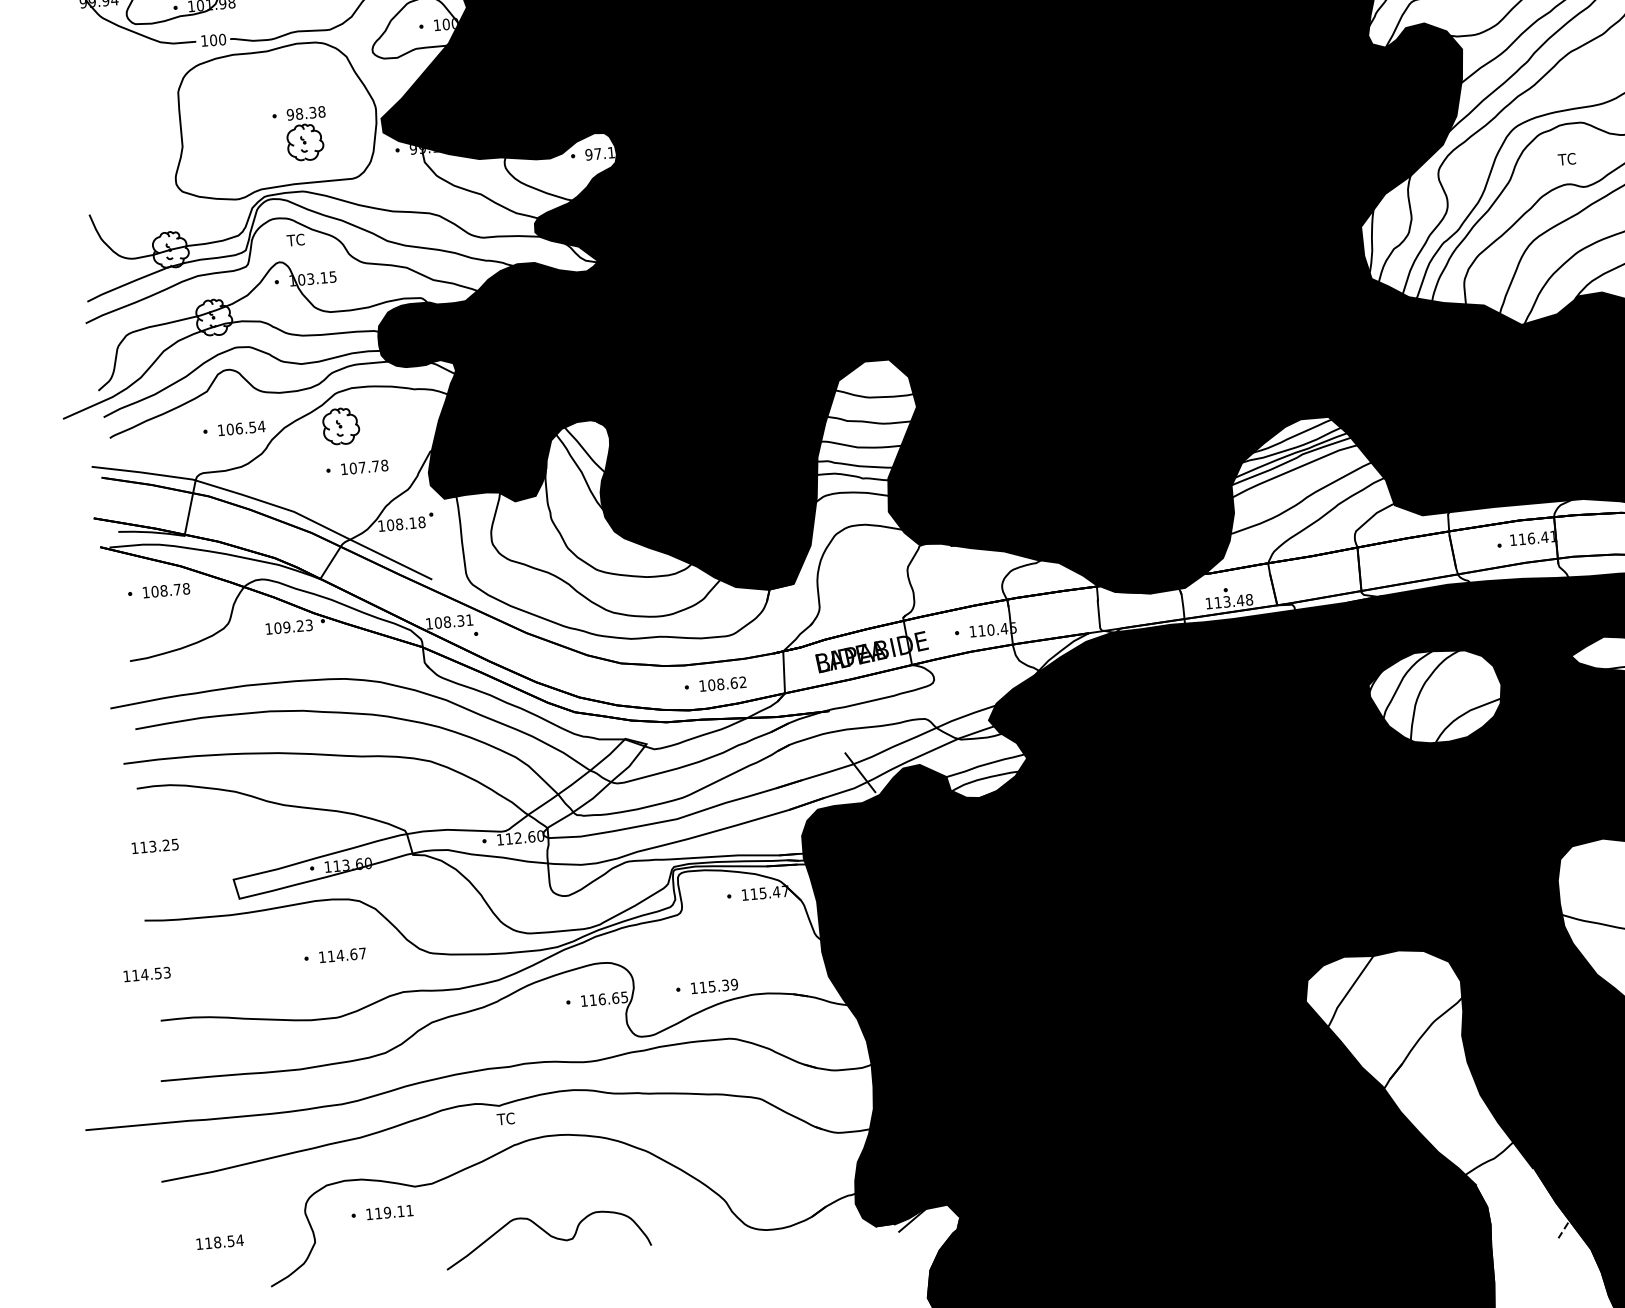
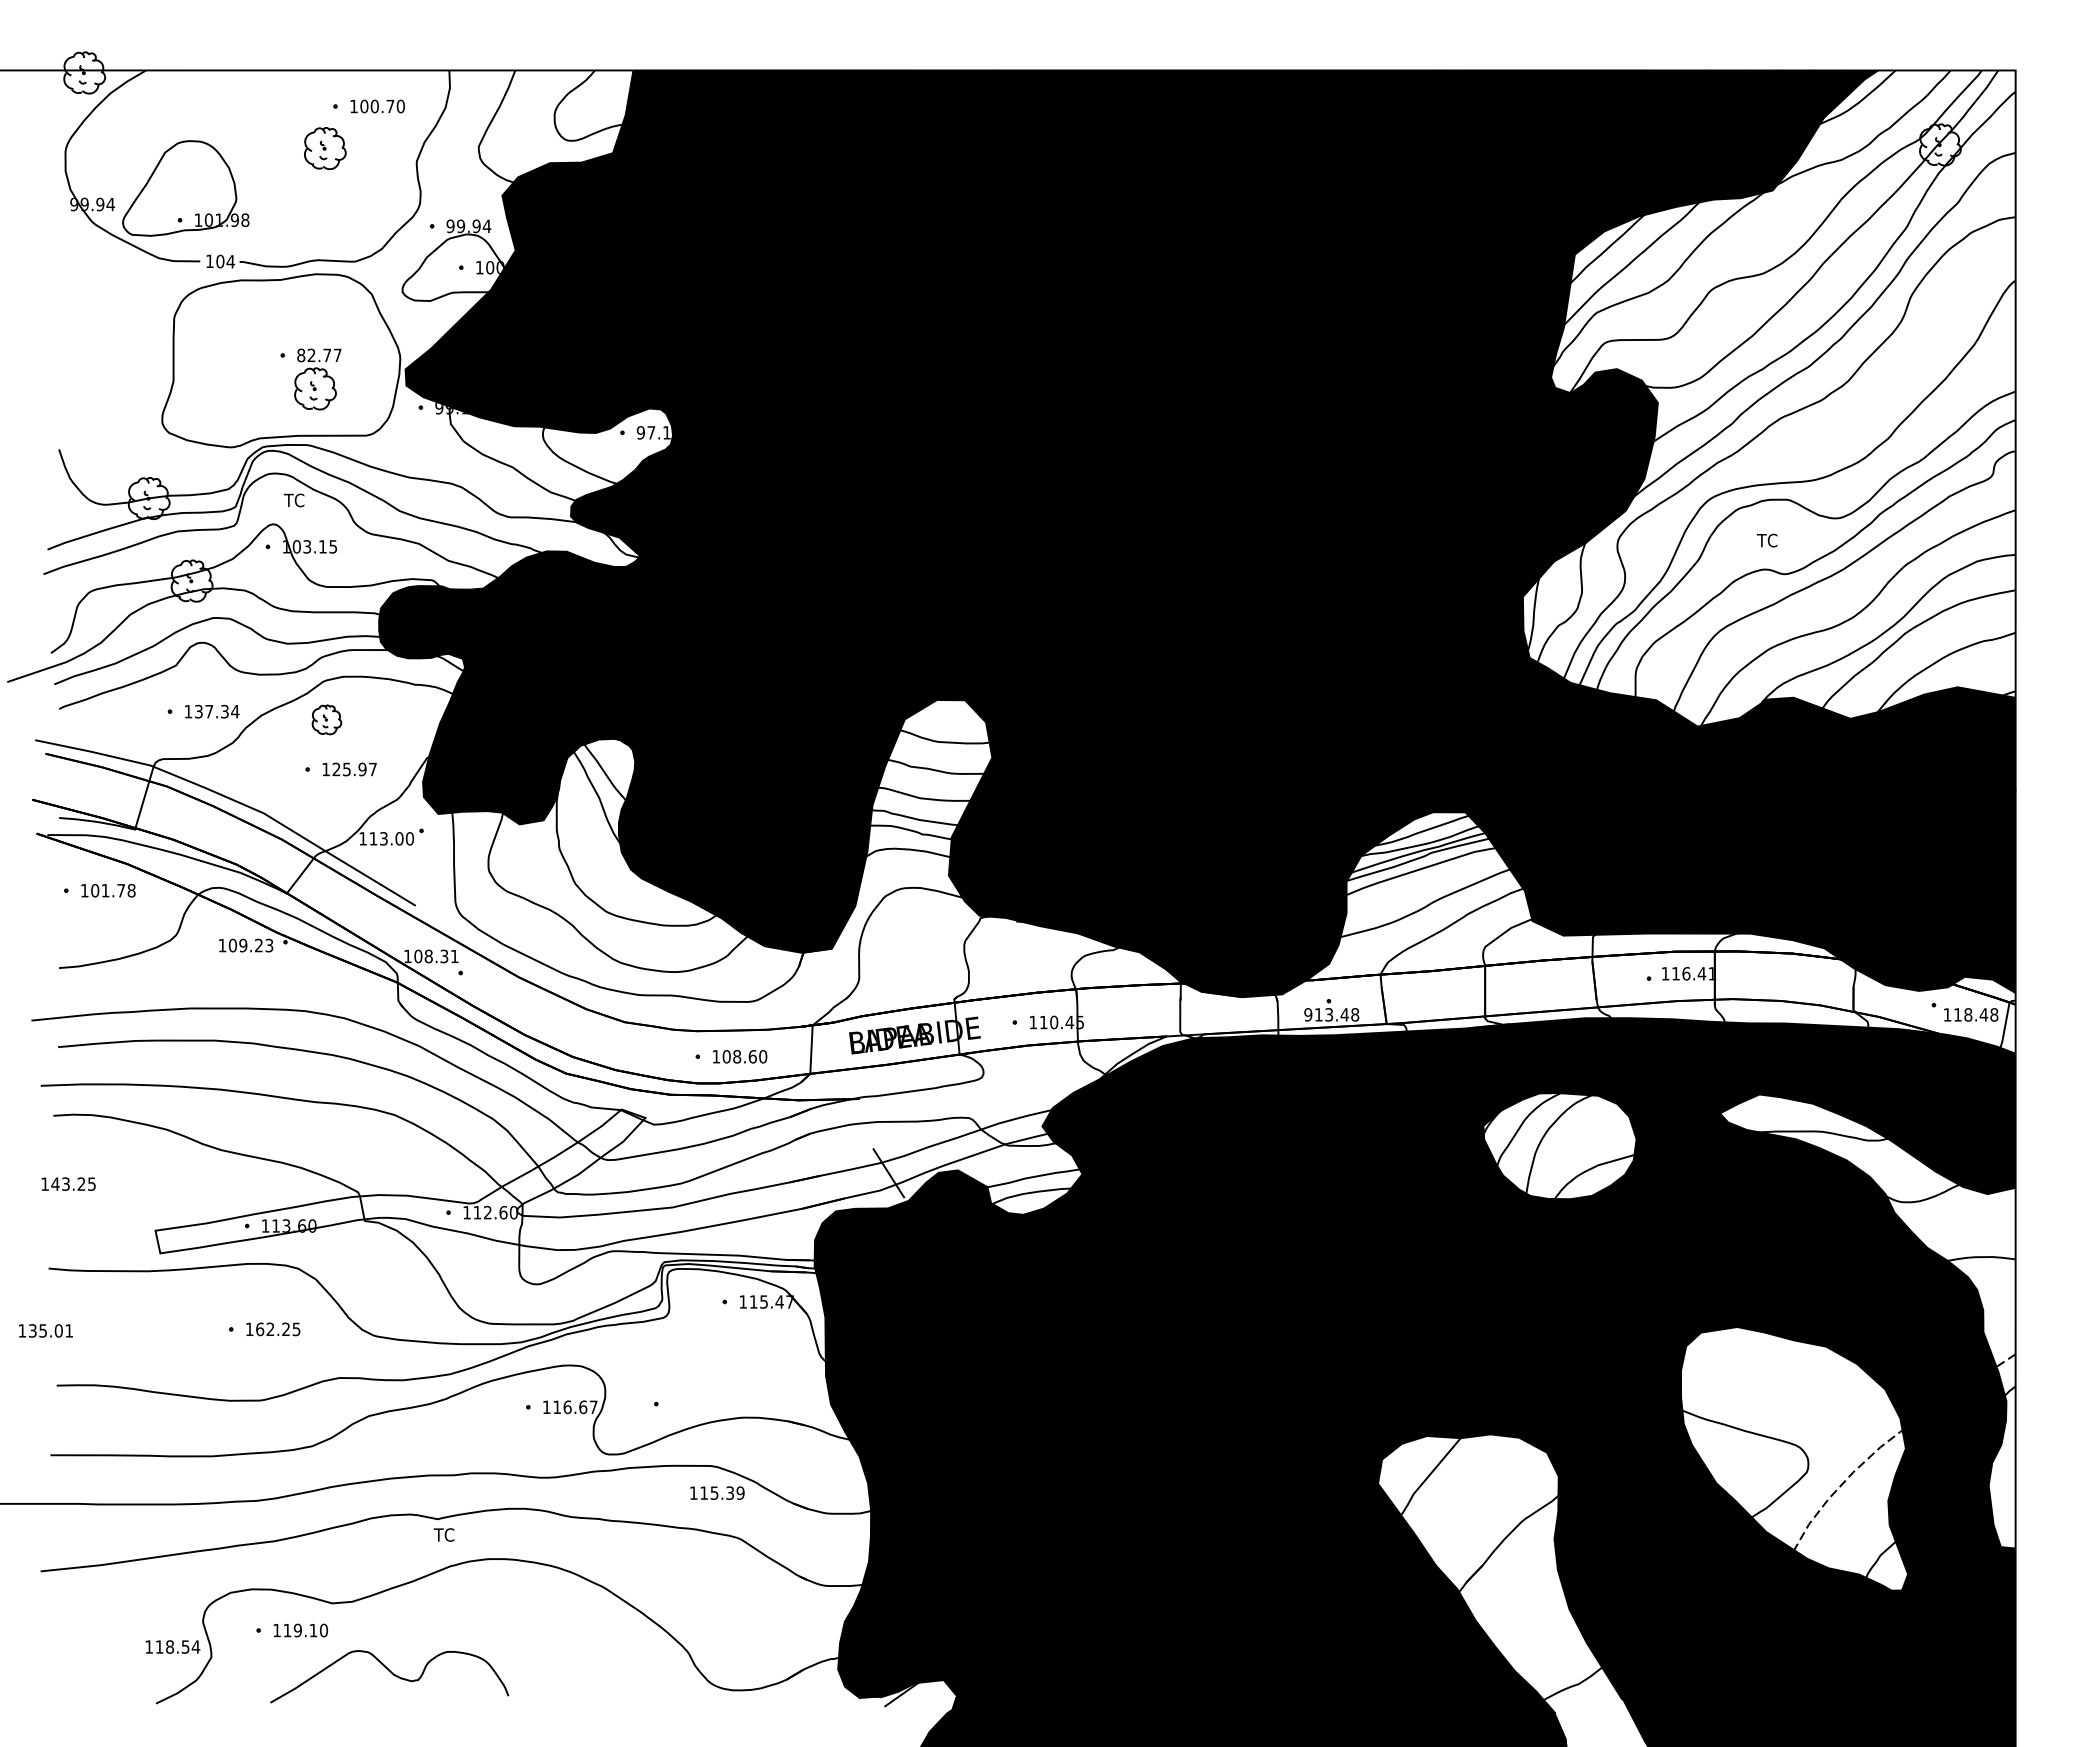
text: (222, 39) -> (230, 261), 100 -> 104
text: (306, 113) -> (319, 355), 98.38 -> 82.77
part: (340, 426) -> (326, 719), size x0.7
text: (241, 428) -> (211, 711), 106.54 -> 137.34
text: (368, 467) -> (354, 769), 107.78 -> 125.97
text: (406, 523) -> (391, 838), 108.18 -> 113.00
text: (163, 590) -> (105, 890), 108.78 -> 101.78
text: (1209, 603) -> (1308, 1014), 113.48 -> 913.48
text: (743, 682) -> (763, 1056), 108.62 -> 108.60
text: (143, 846) -> (55, 1183), 113.25 -> 143.25
text: (347, 955) -> (278, 1329), 114.67 -> 162.25
text: (151, 973) -> (50, 1330), 114.53 -> 135.01
text: (714, 985) -> (717, 1492), moved
text: (624, 997) -> (593, 1407), 116.65 -> 116.67
text: (409, 1210) -> (323, 1630), 119.11 -> 119.10
curve: (548, 1235) -> (391, 1673), moved
text: (219, 1241) -> (172, 1646), moved

